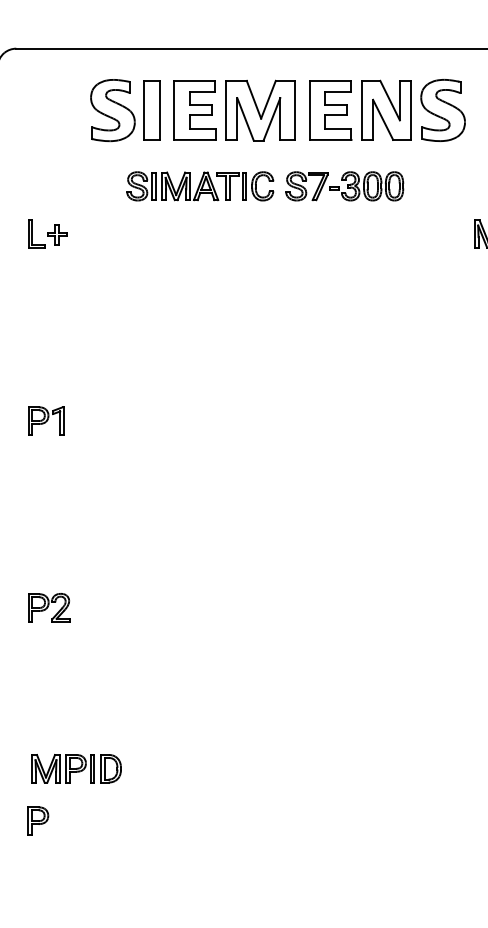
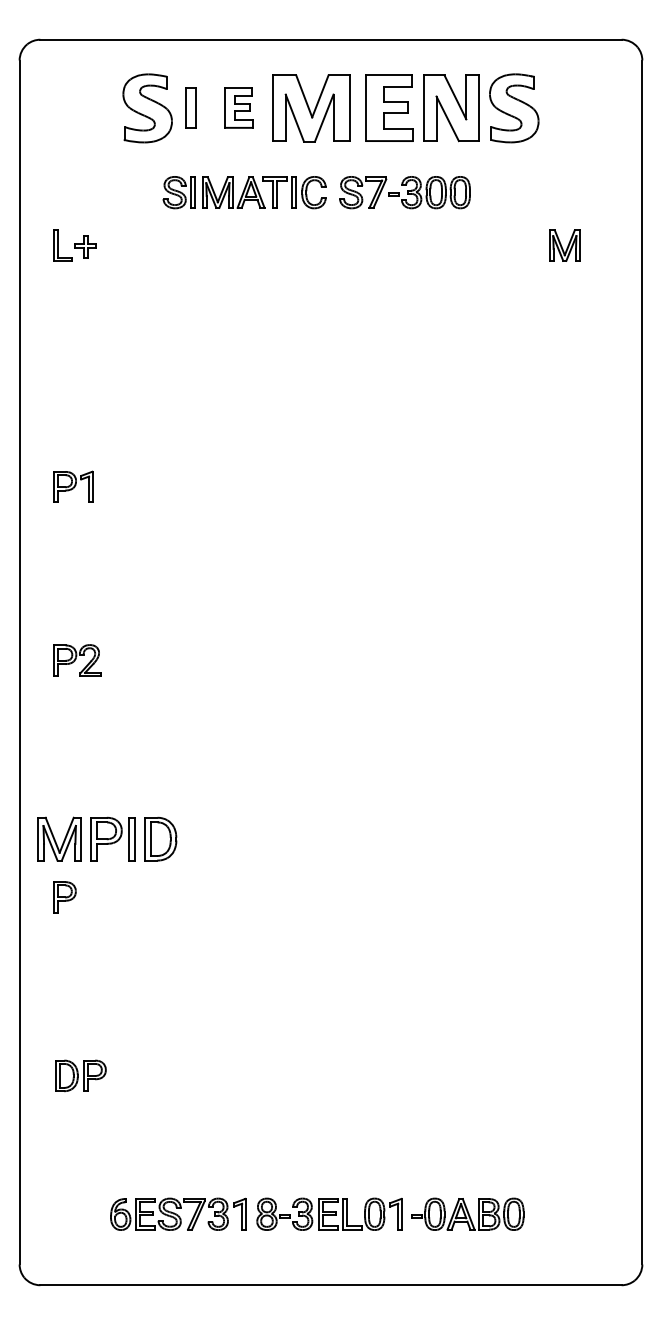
part: (151, 109) -> (190, 107), size x0.6
part: (194, 109) -> (238, 107), size x0.6
part: (46, 420) -> (73, 486), moved
part: (76, 768) -> (107, 839), size x1.4

